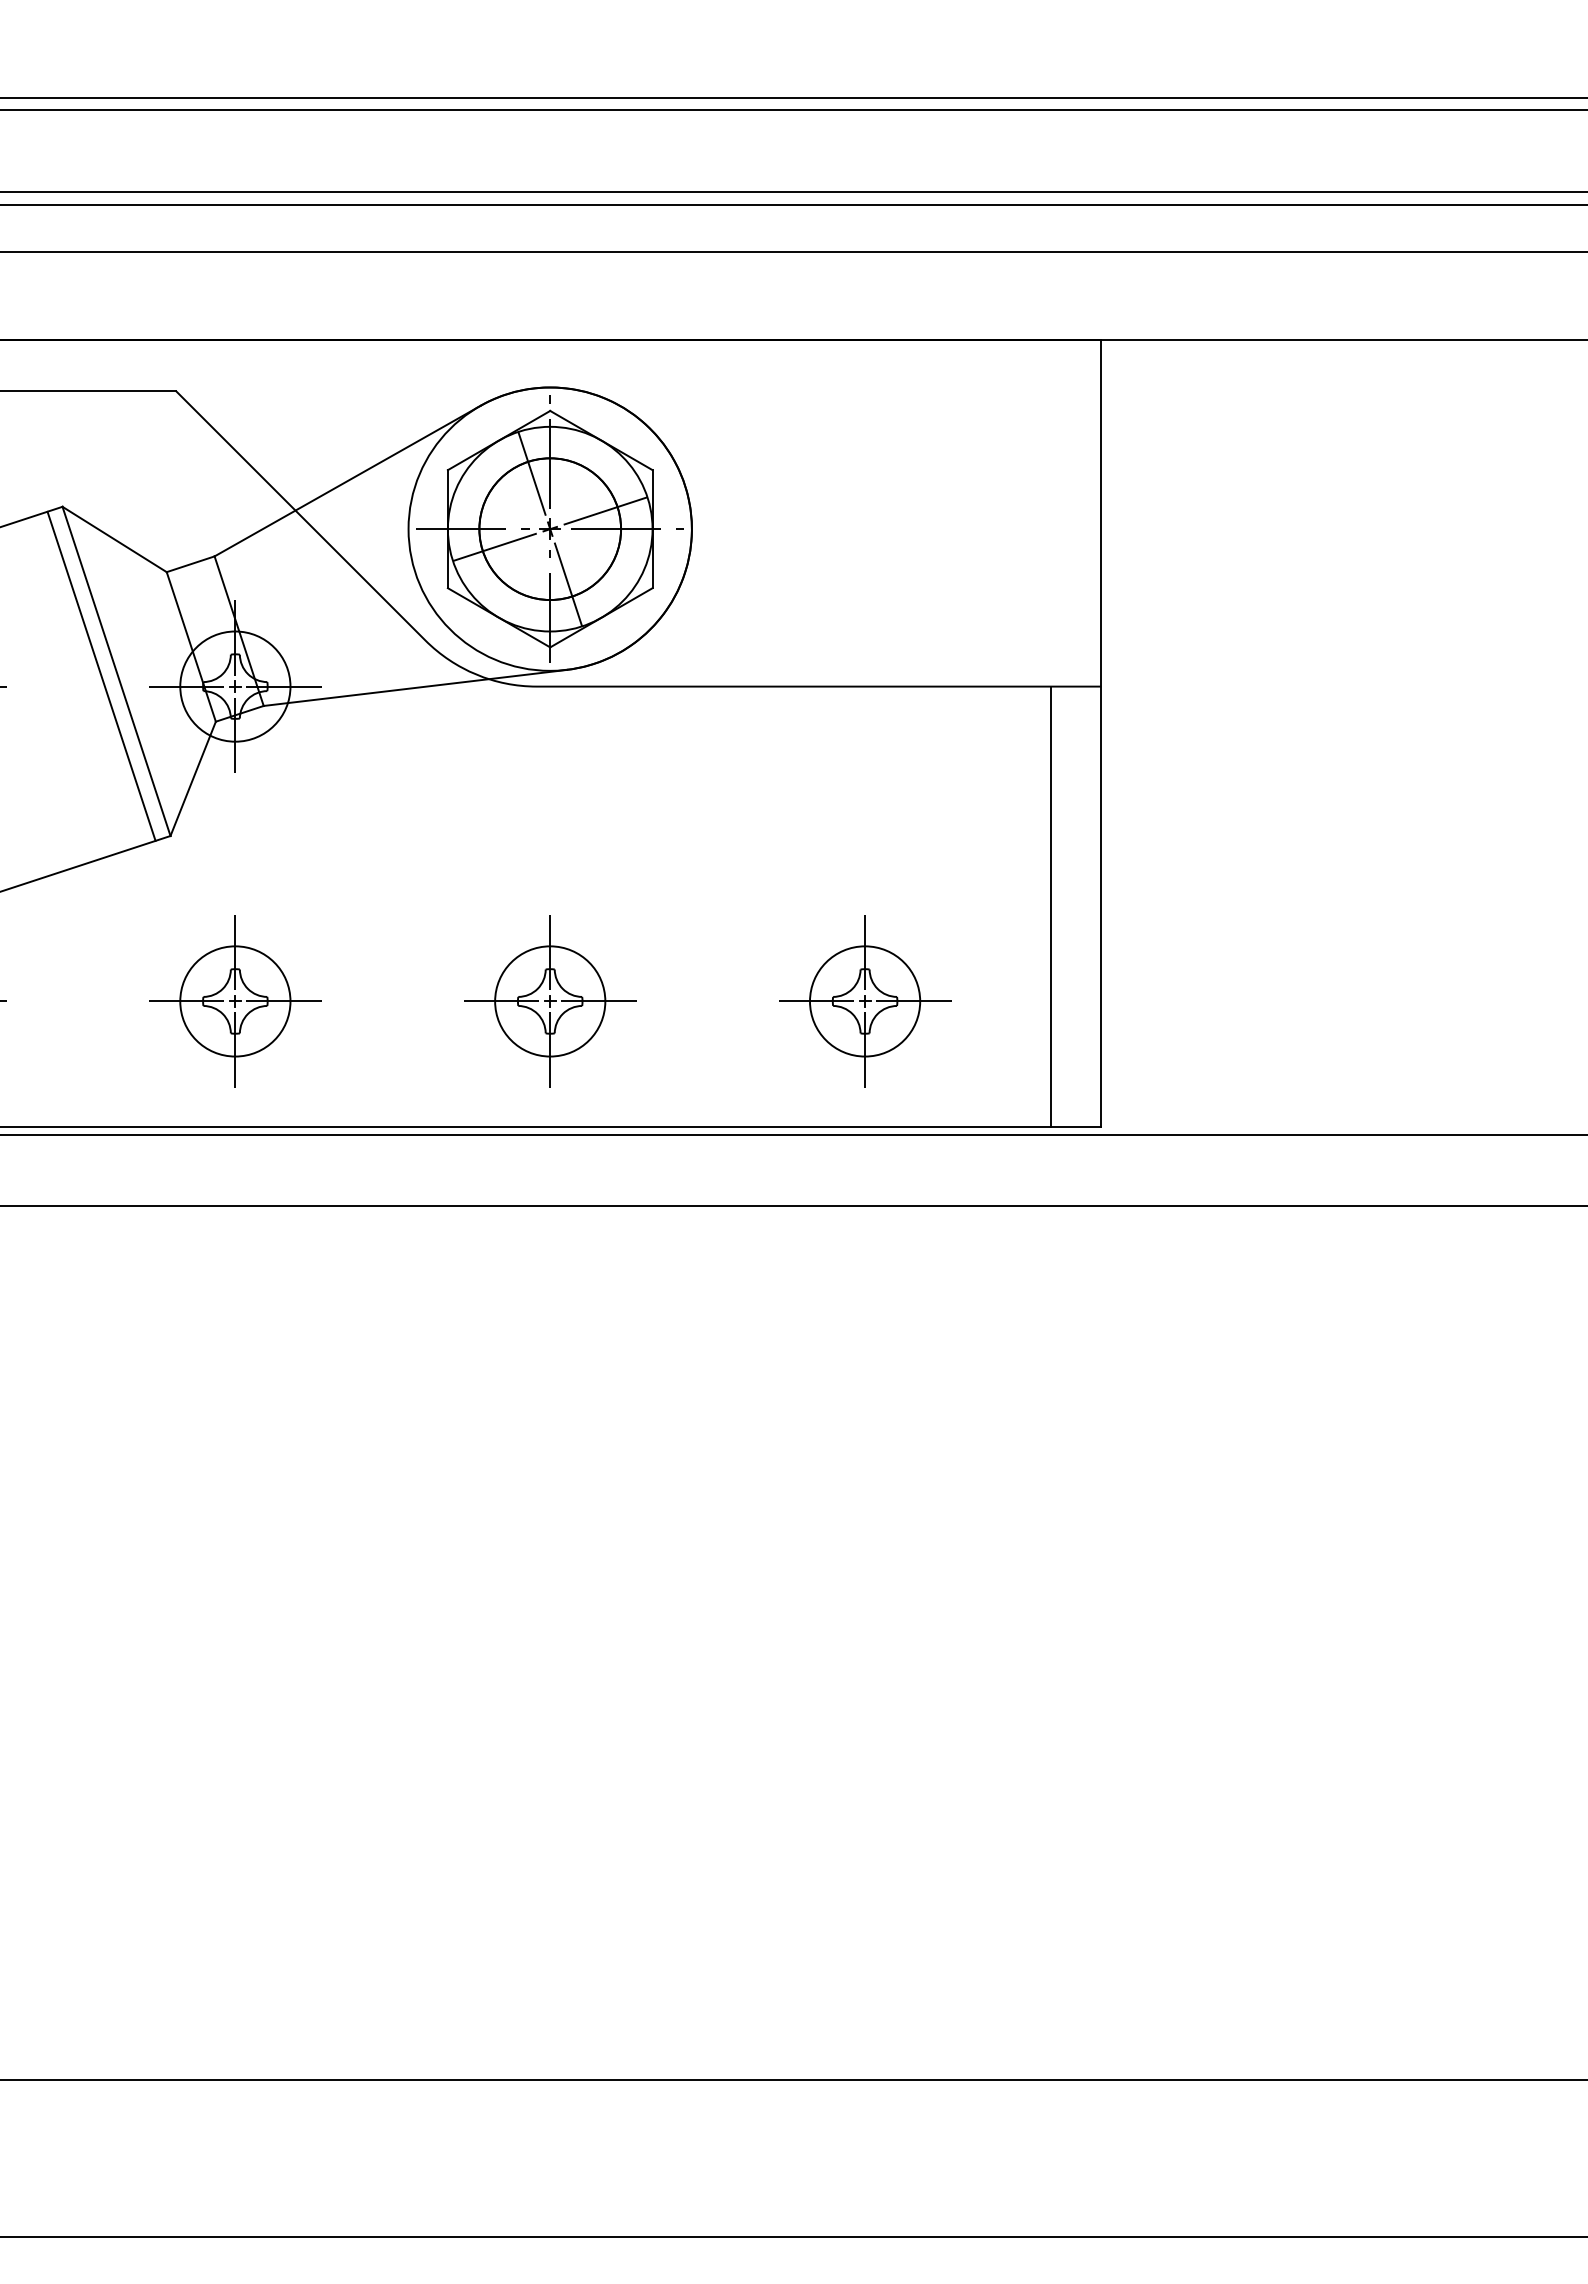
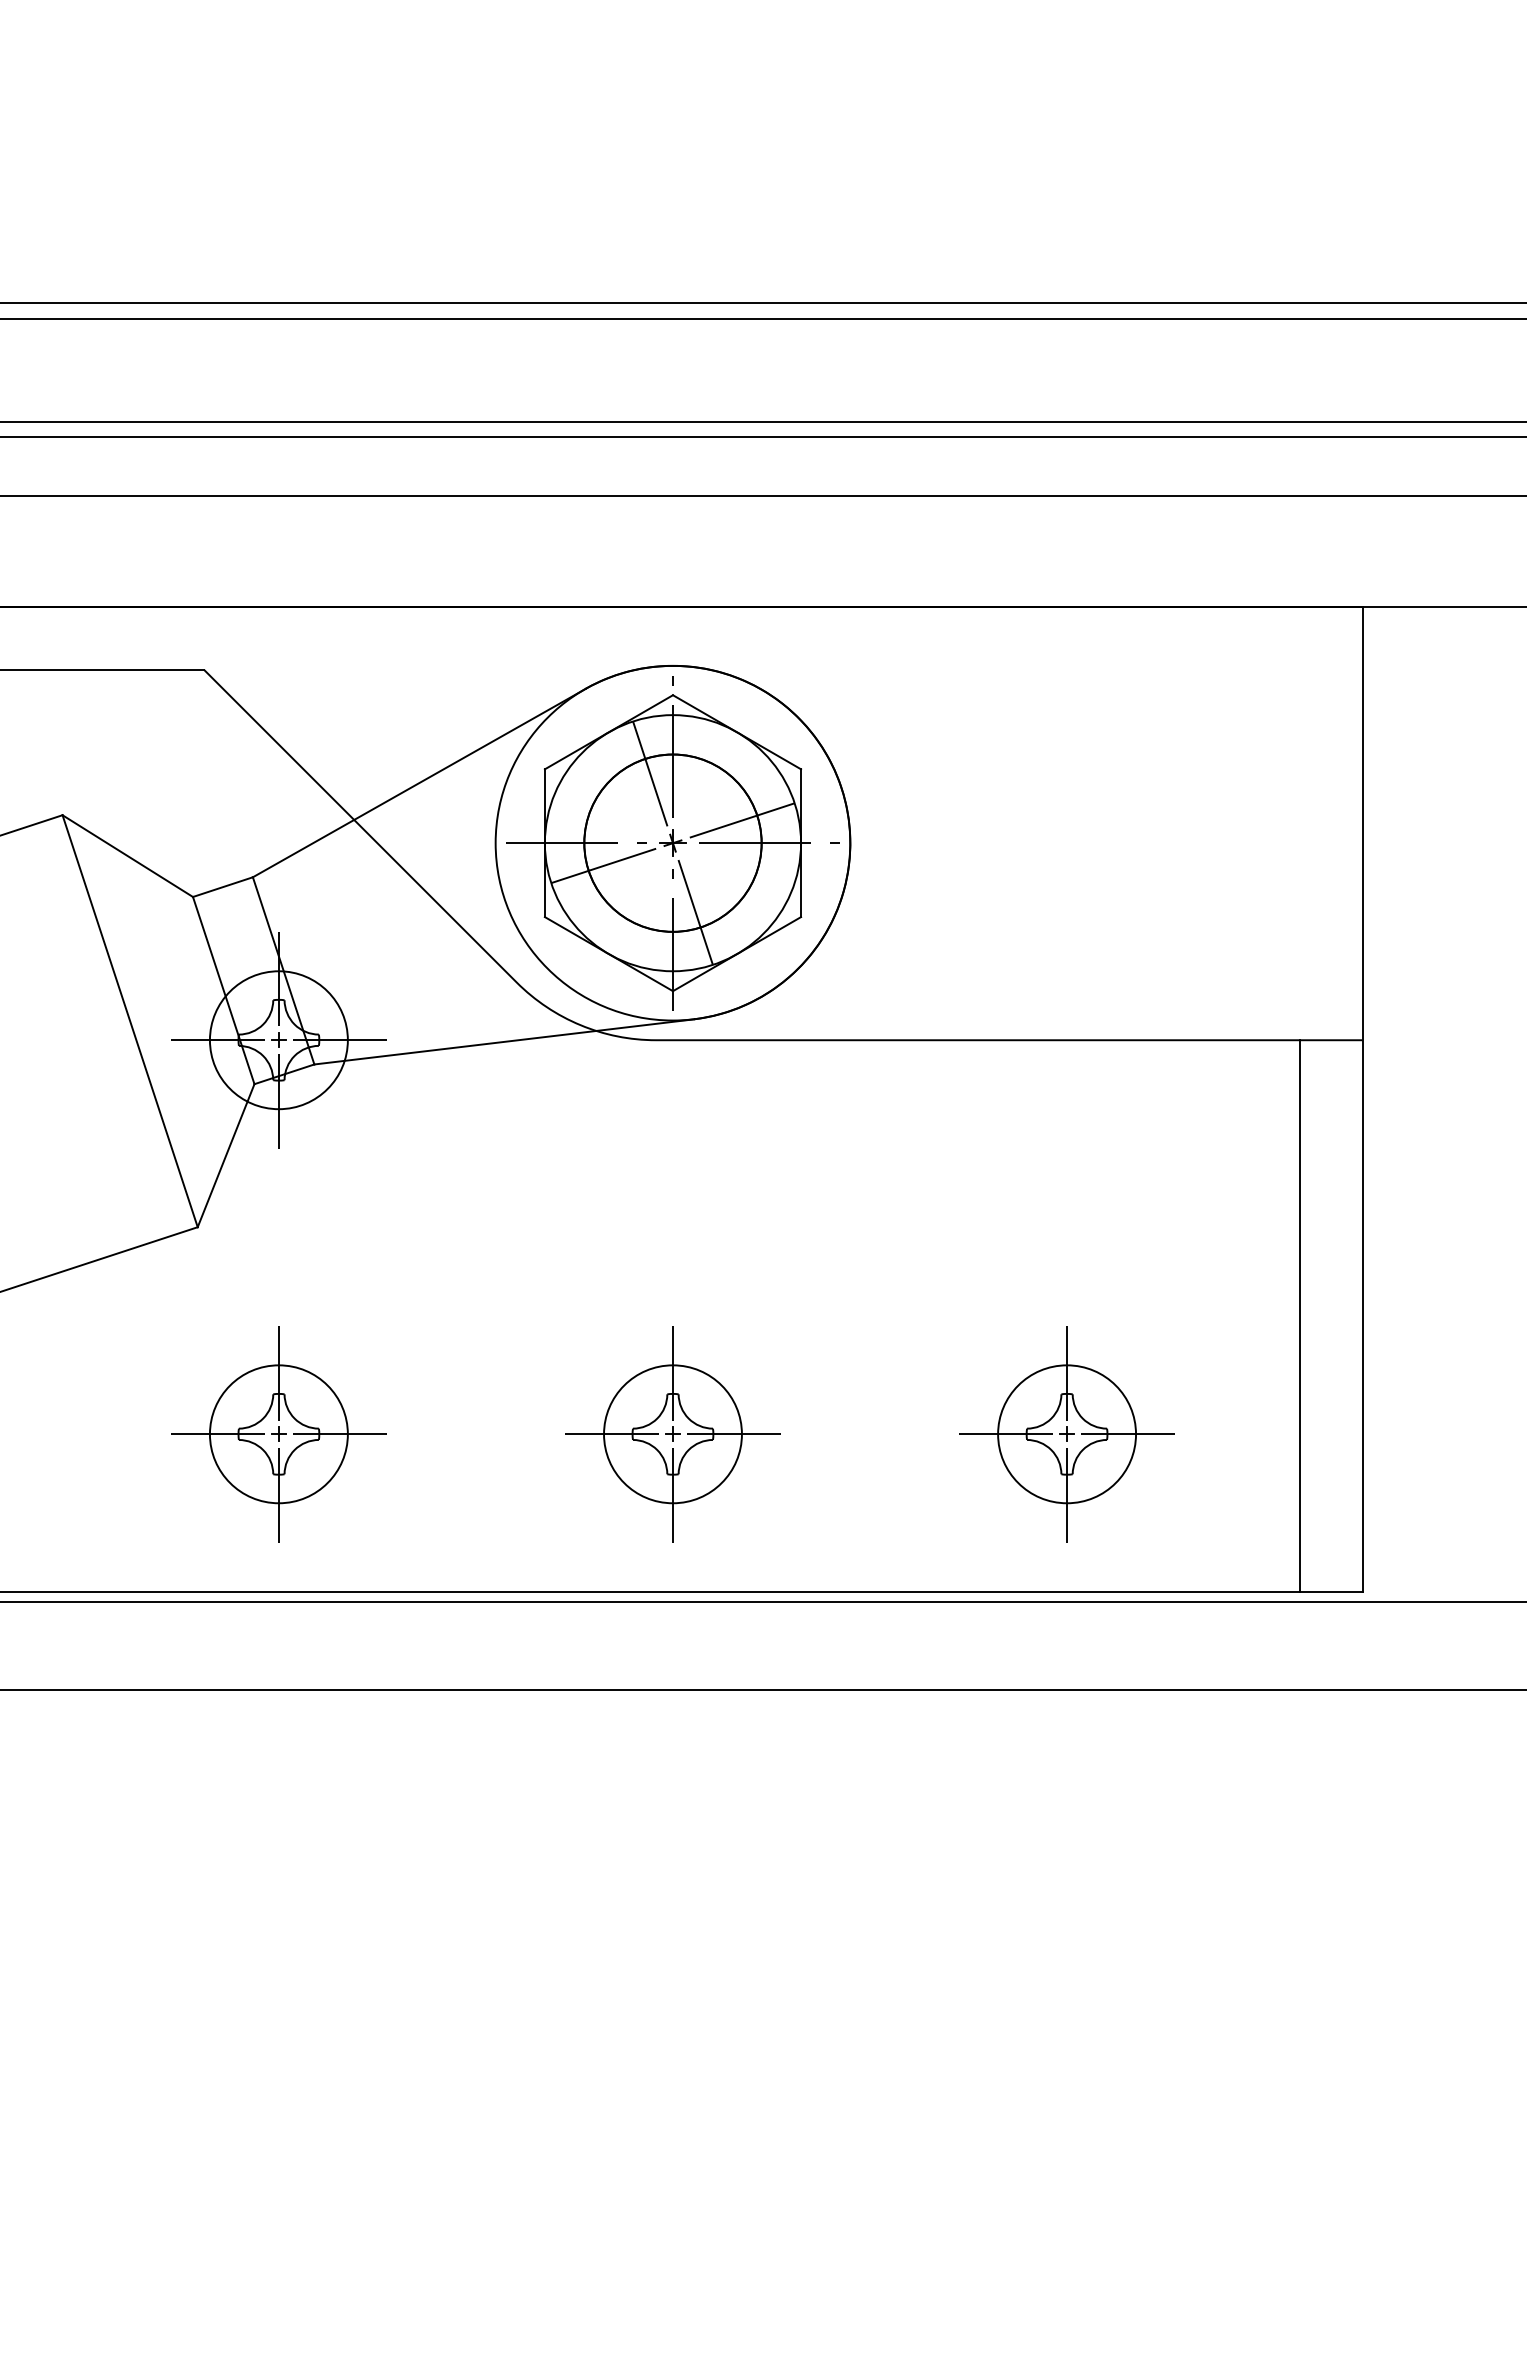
line: (101, 675) -> (111, 1026), removed

